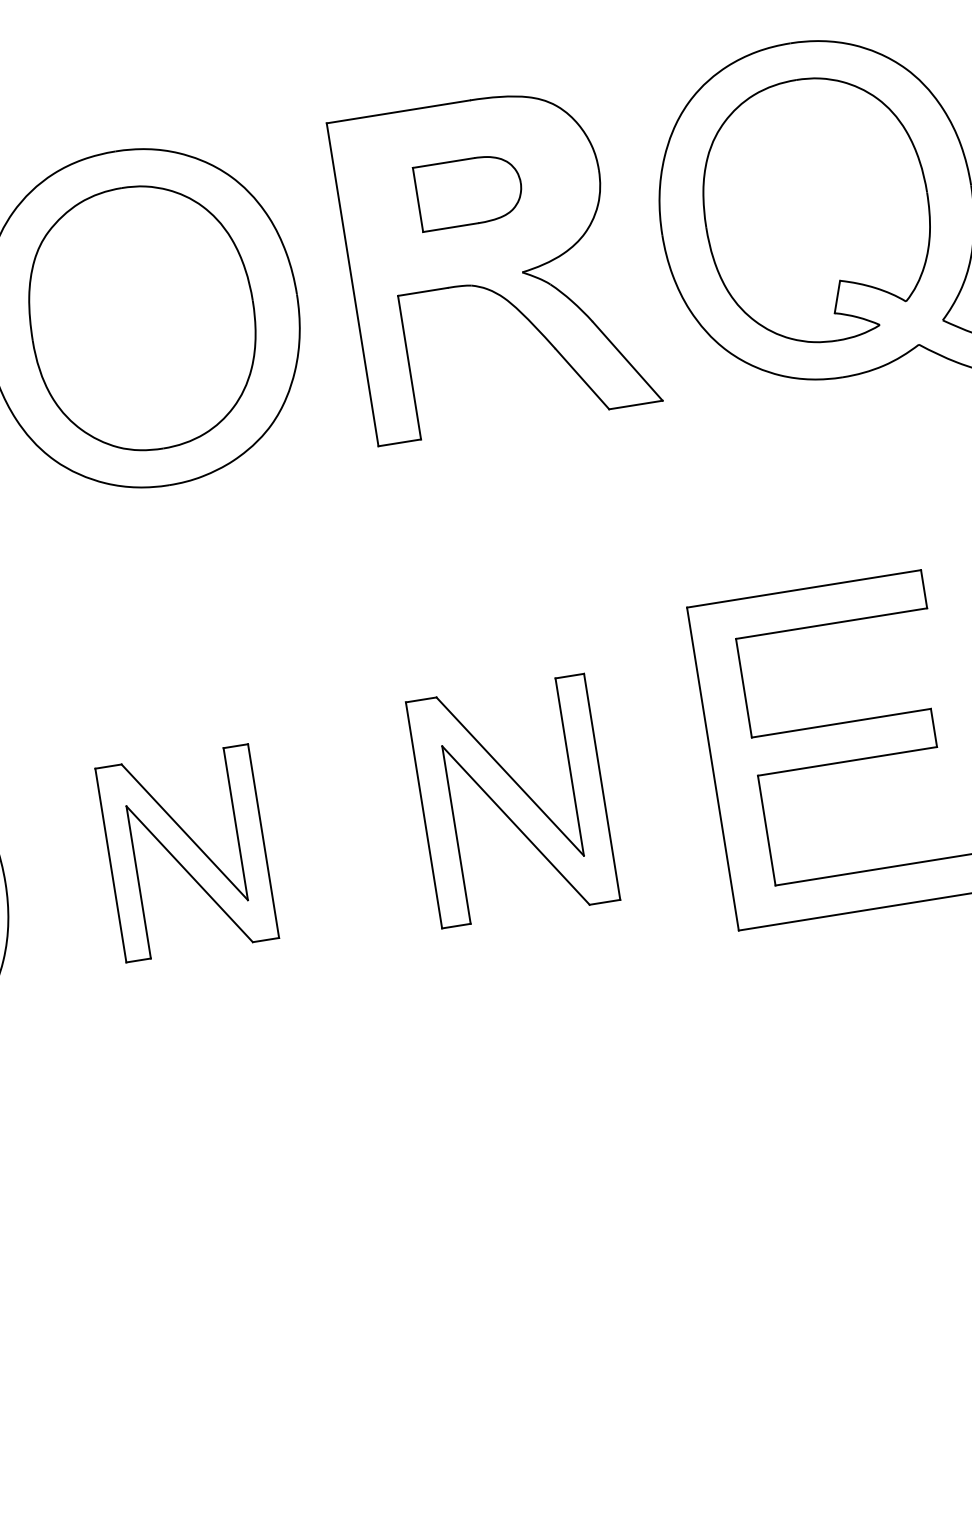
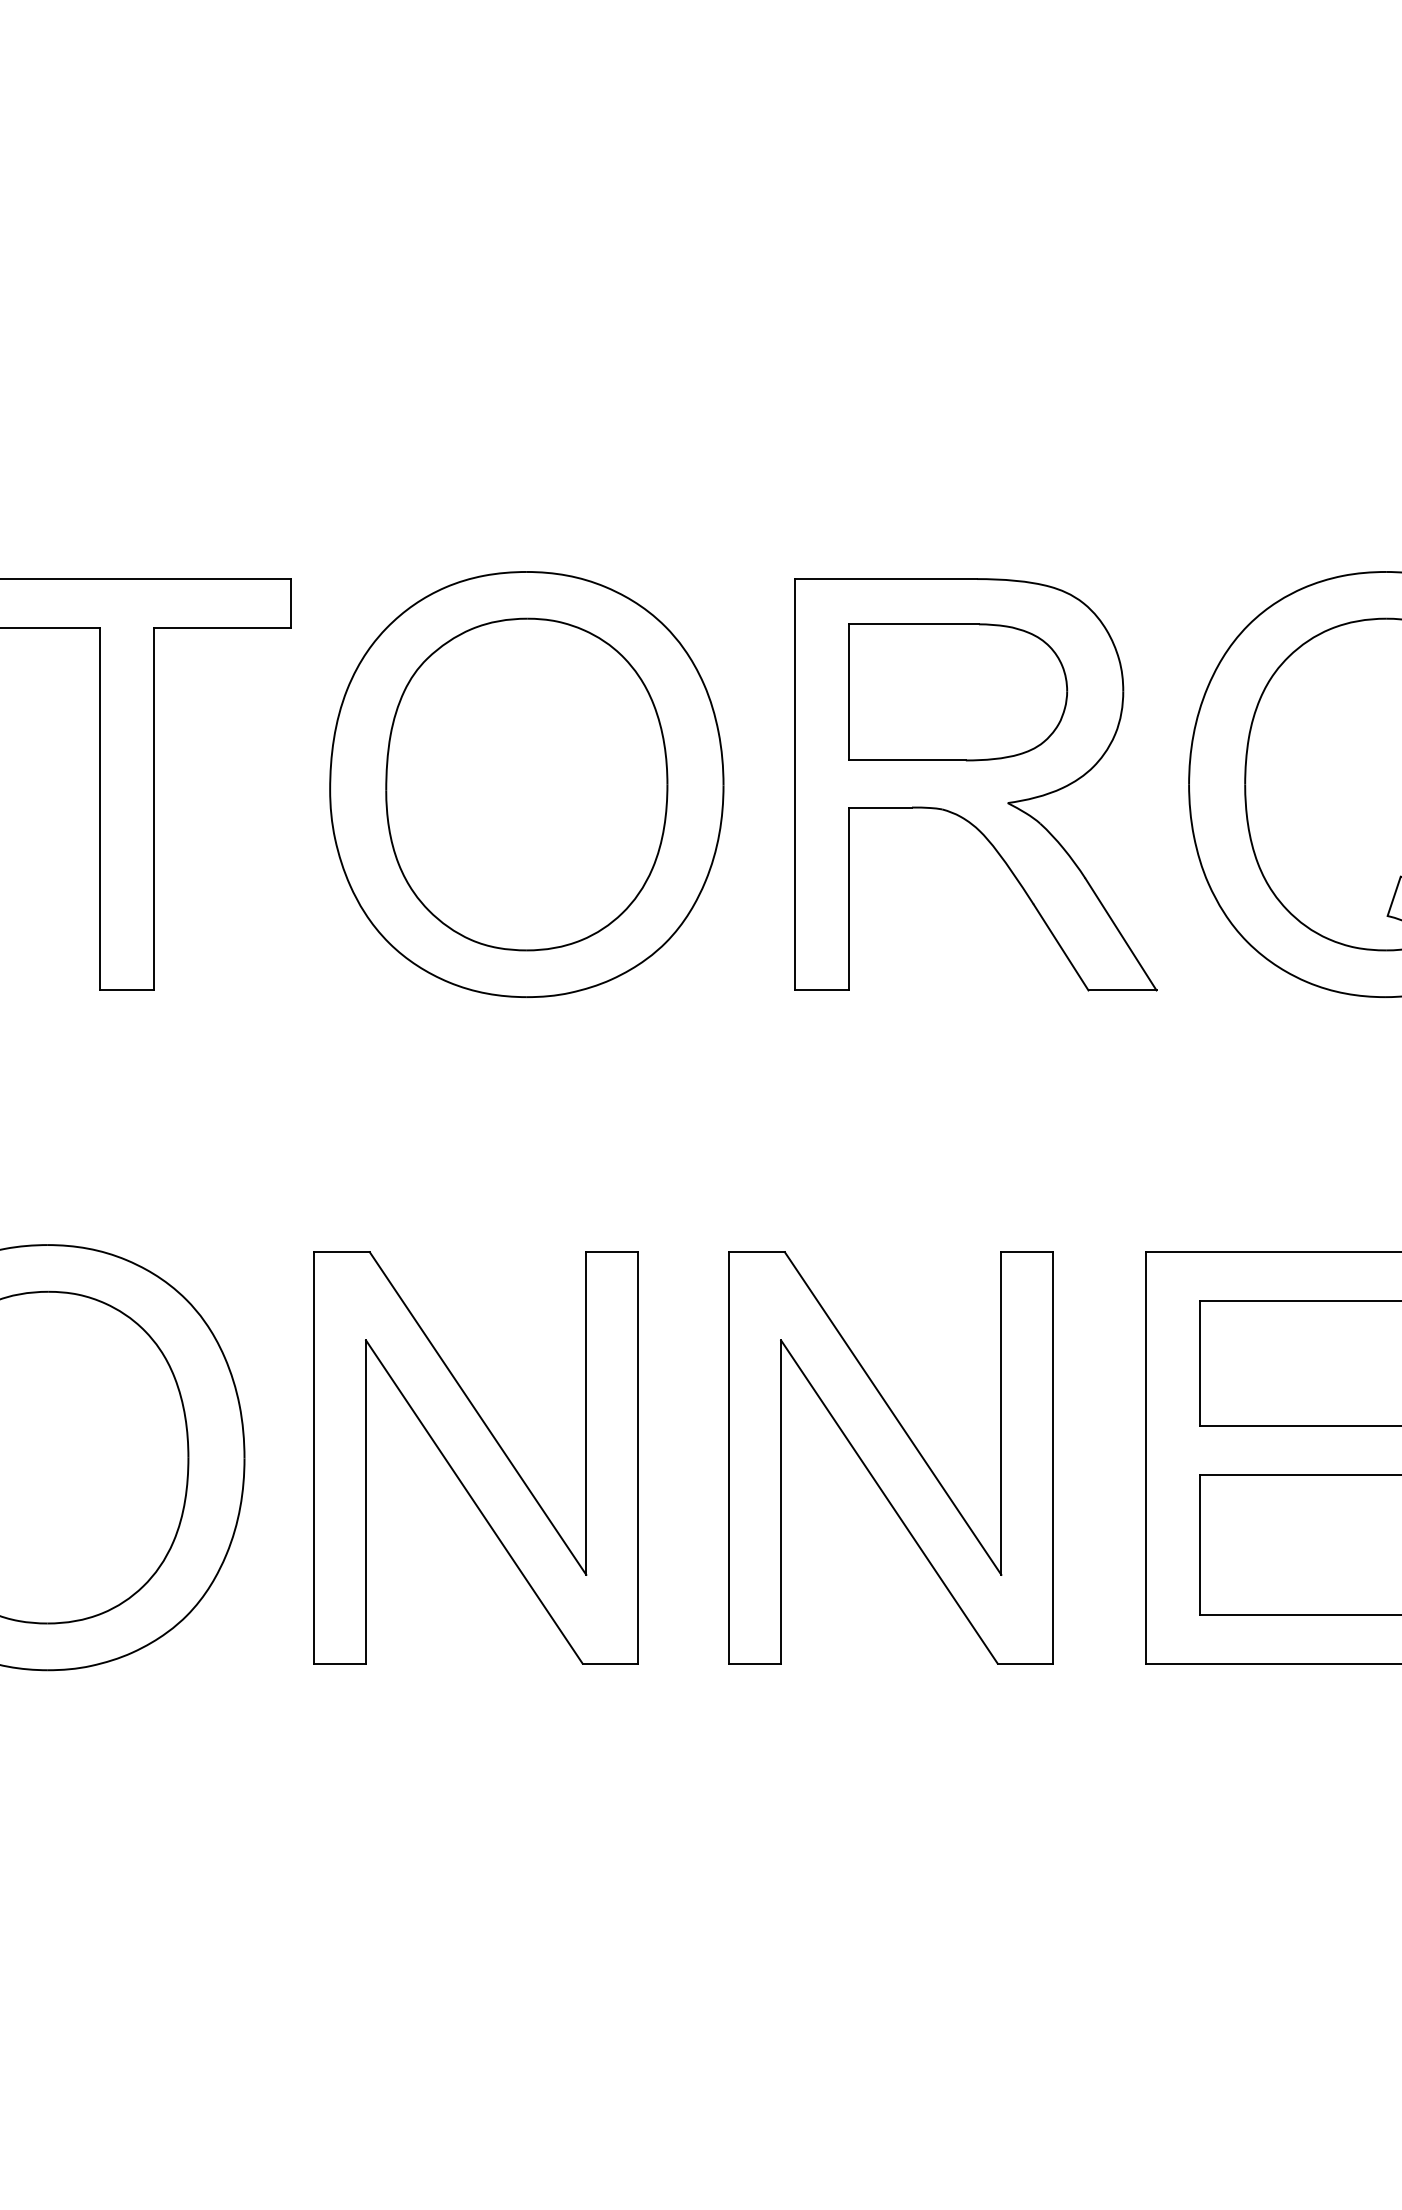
part: (469, 191) -> (958, 692), size x1.67
part: (512, 800) -> (890, 1457), size x1.43
part: (186, 853) -> (475, 1457), size x1.67

